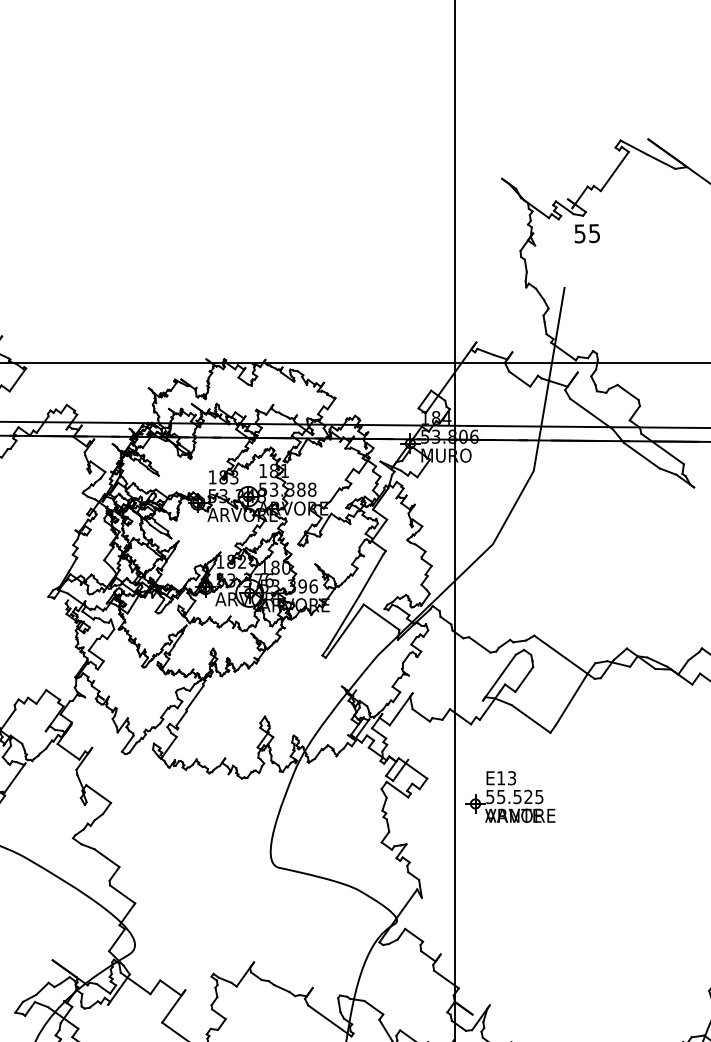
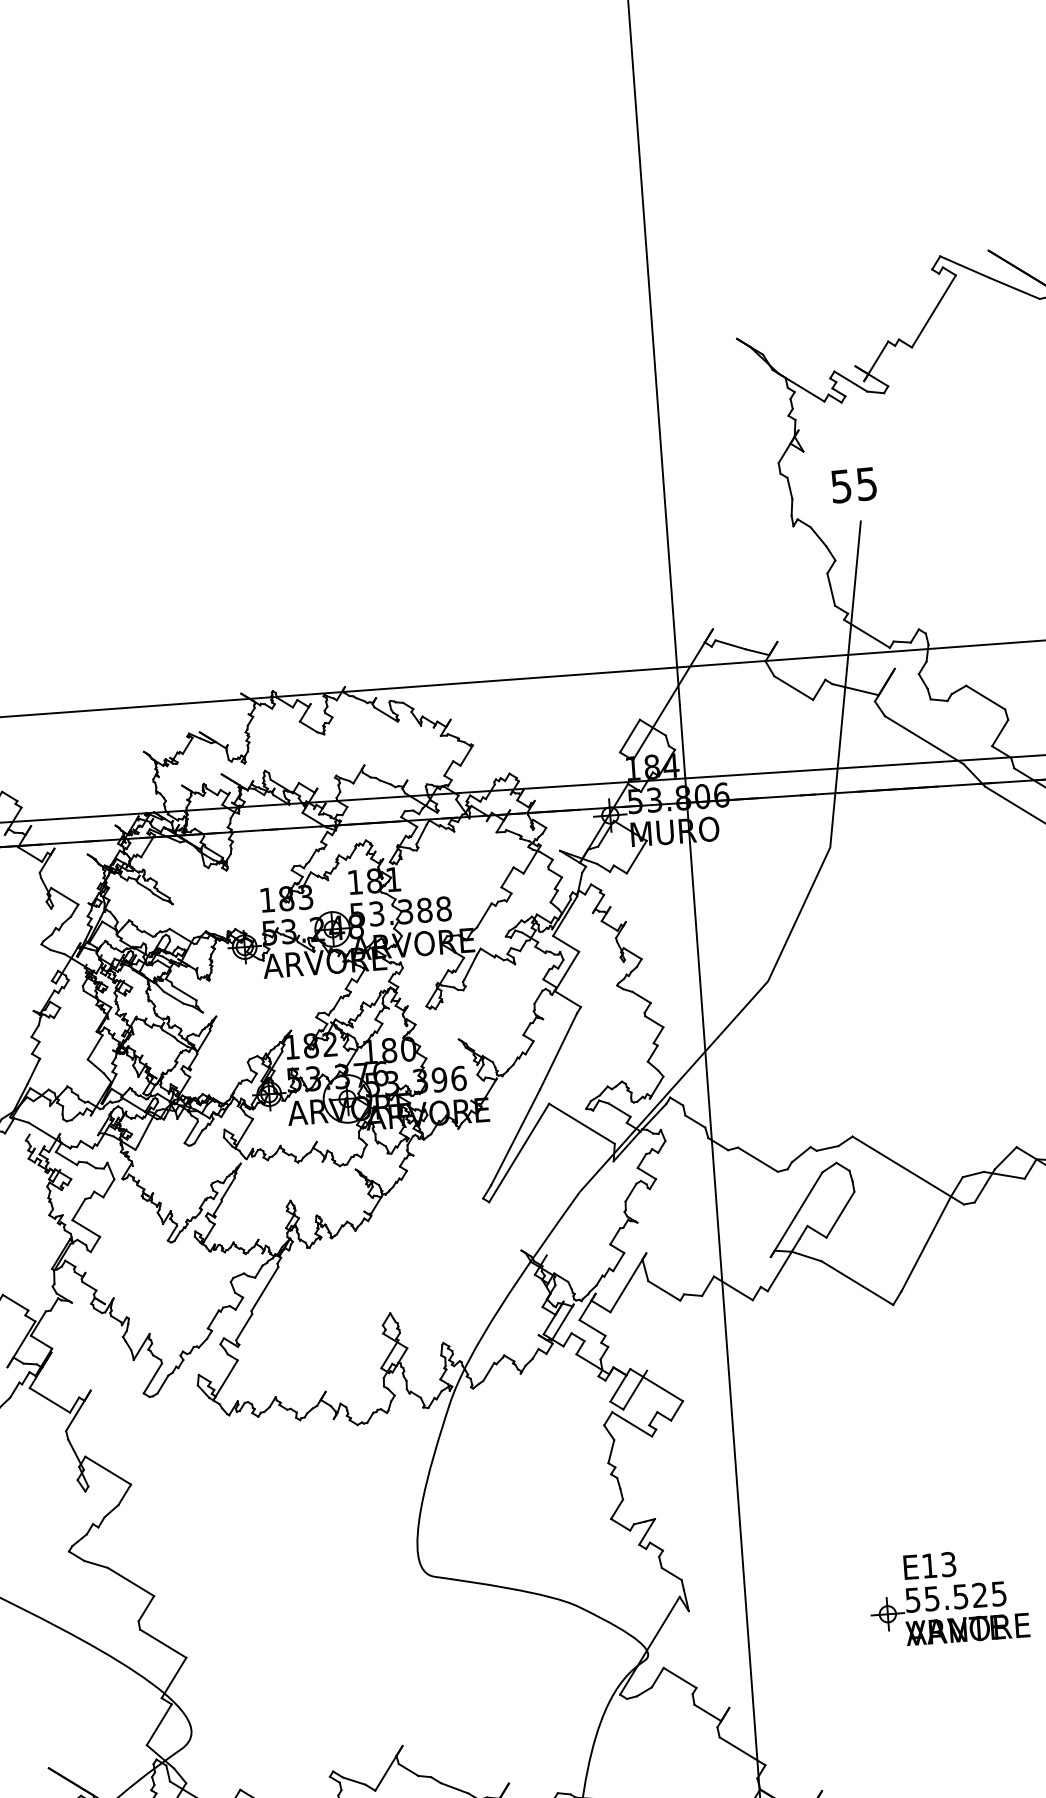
text: (586, 233) -> (852, 485), moved
part: (510, 796) -> (948, 1596), moved

